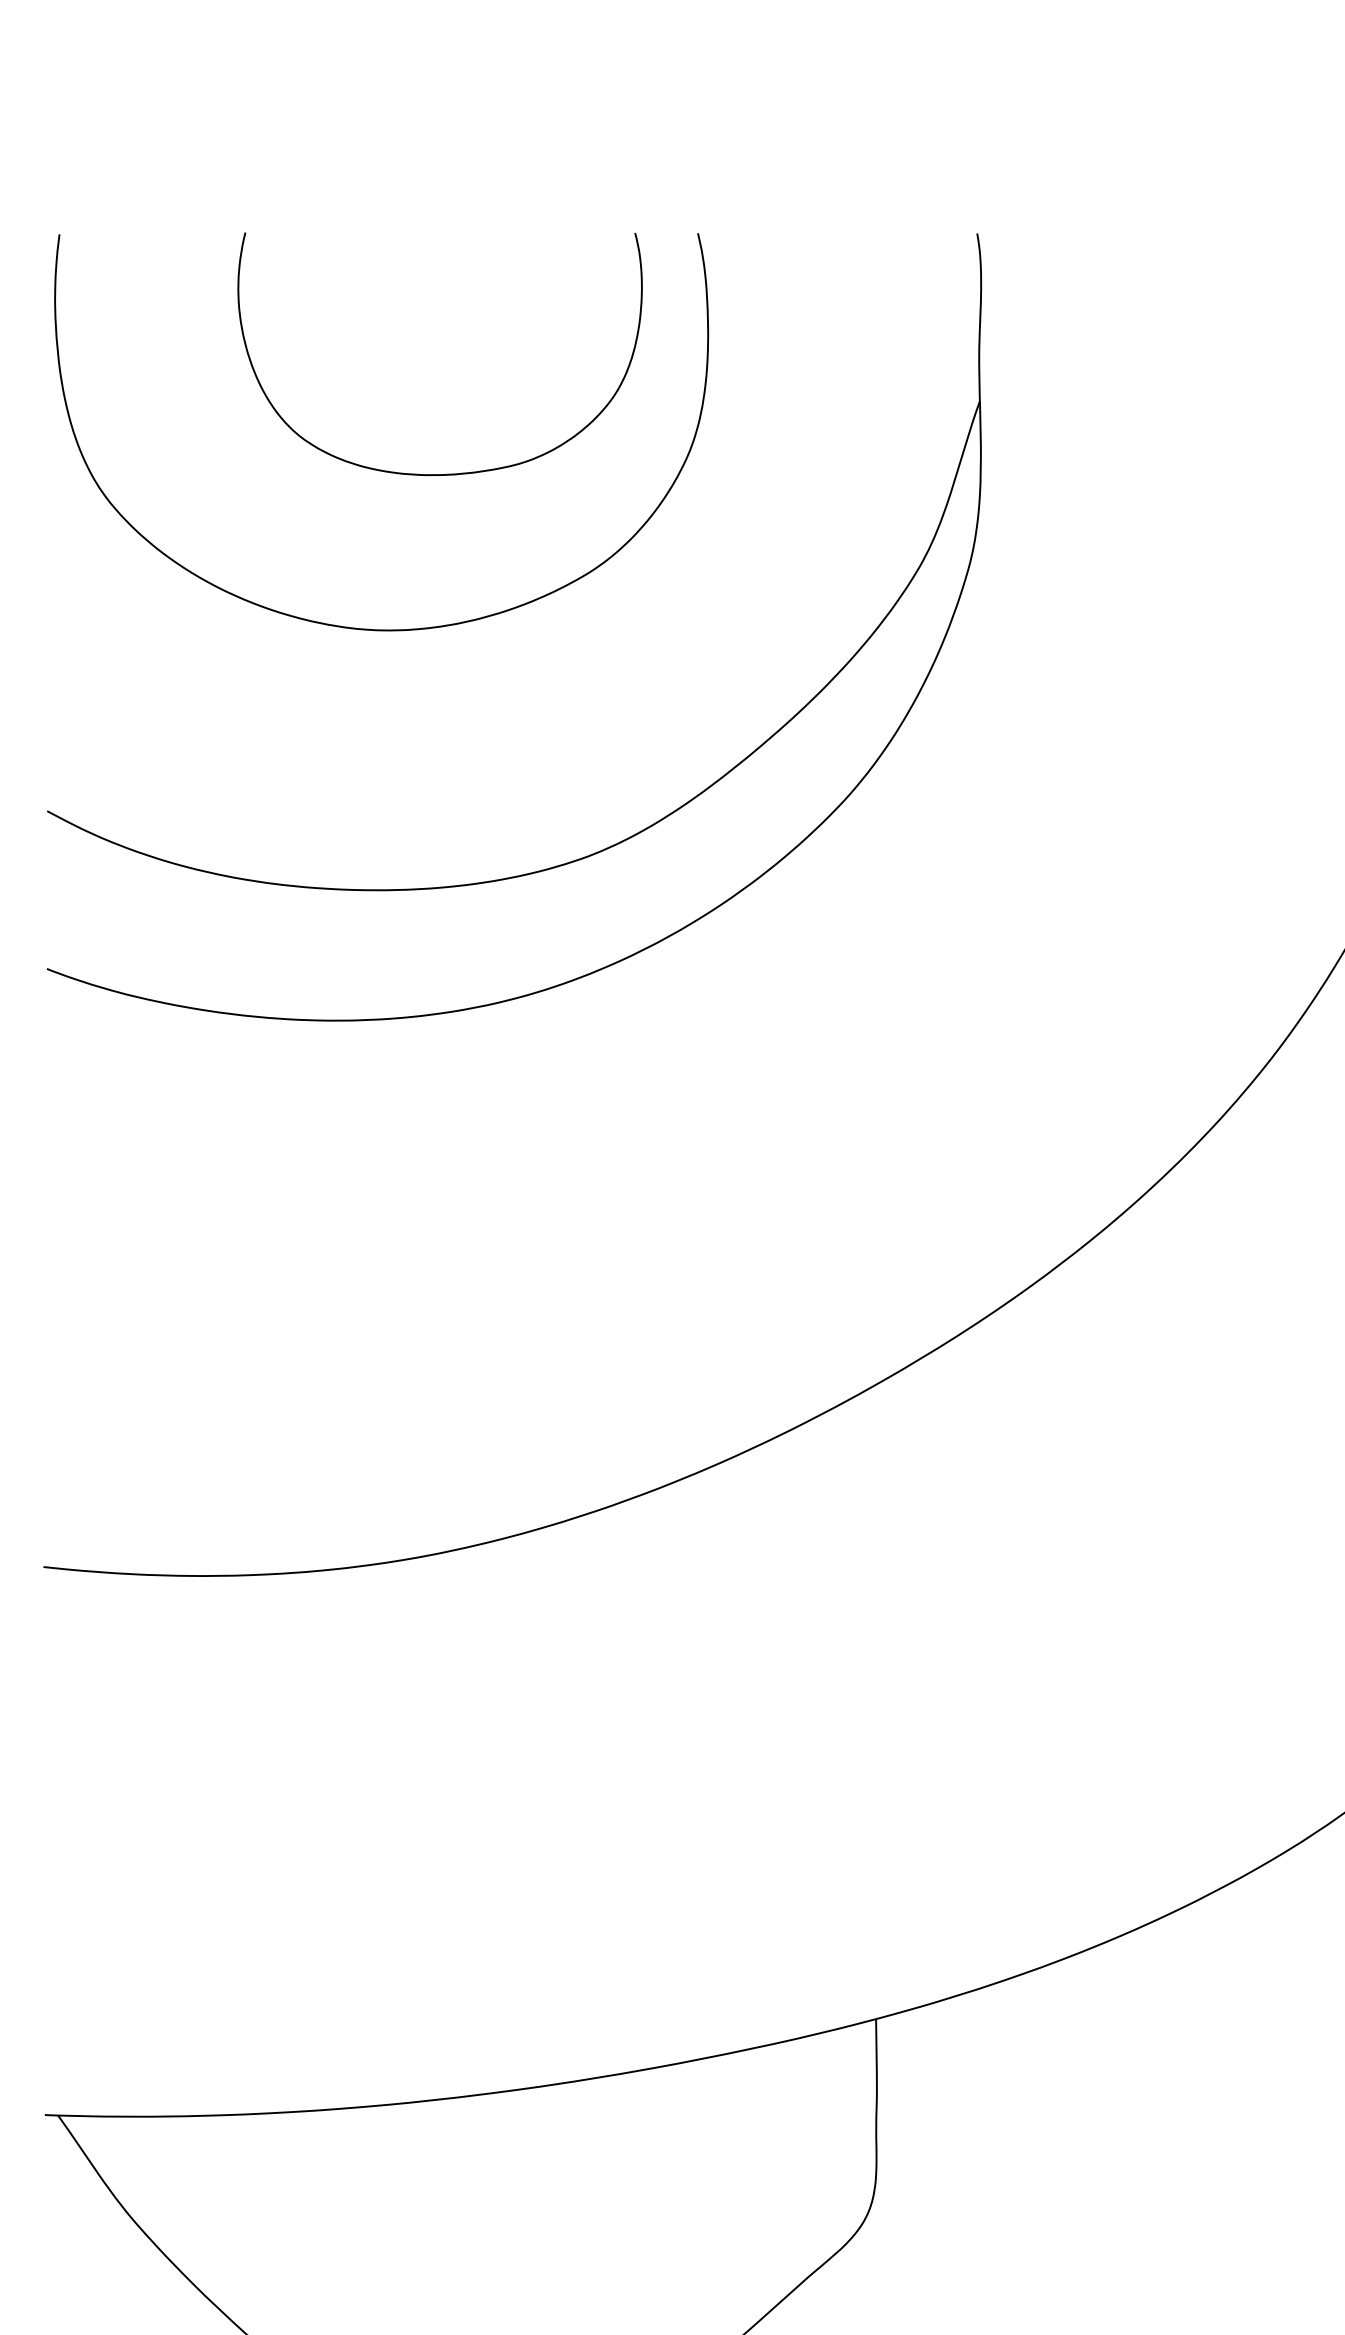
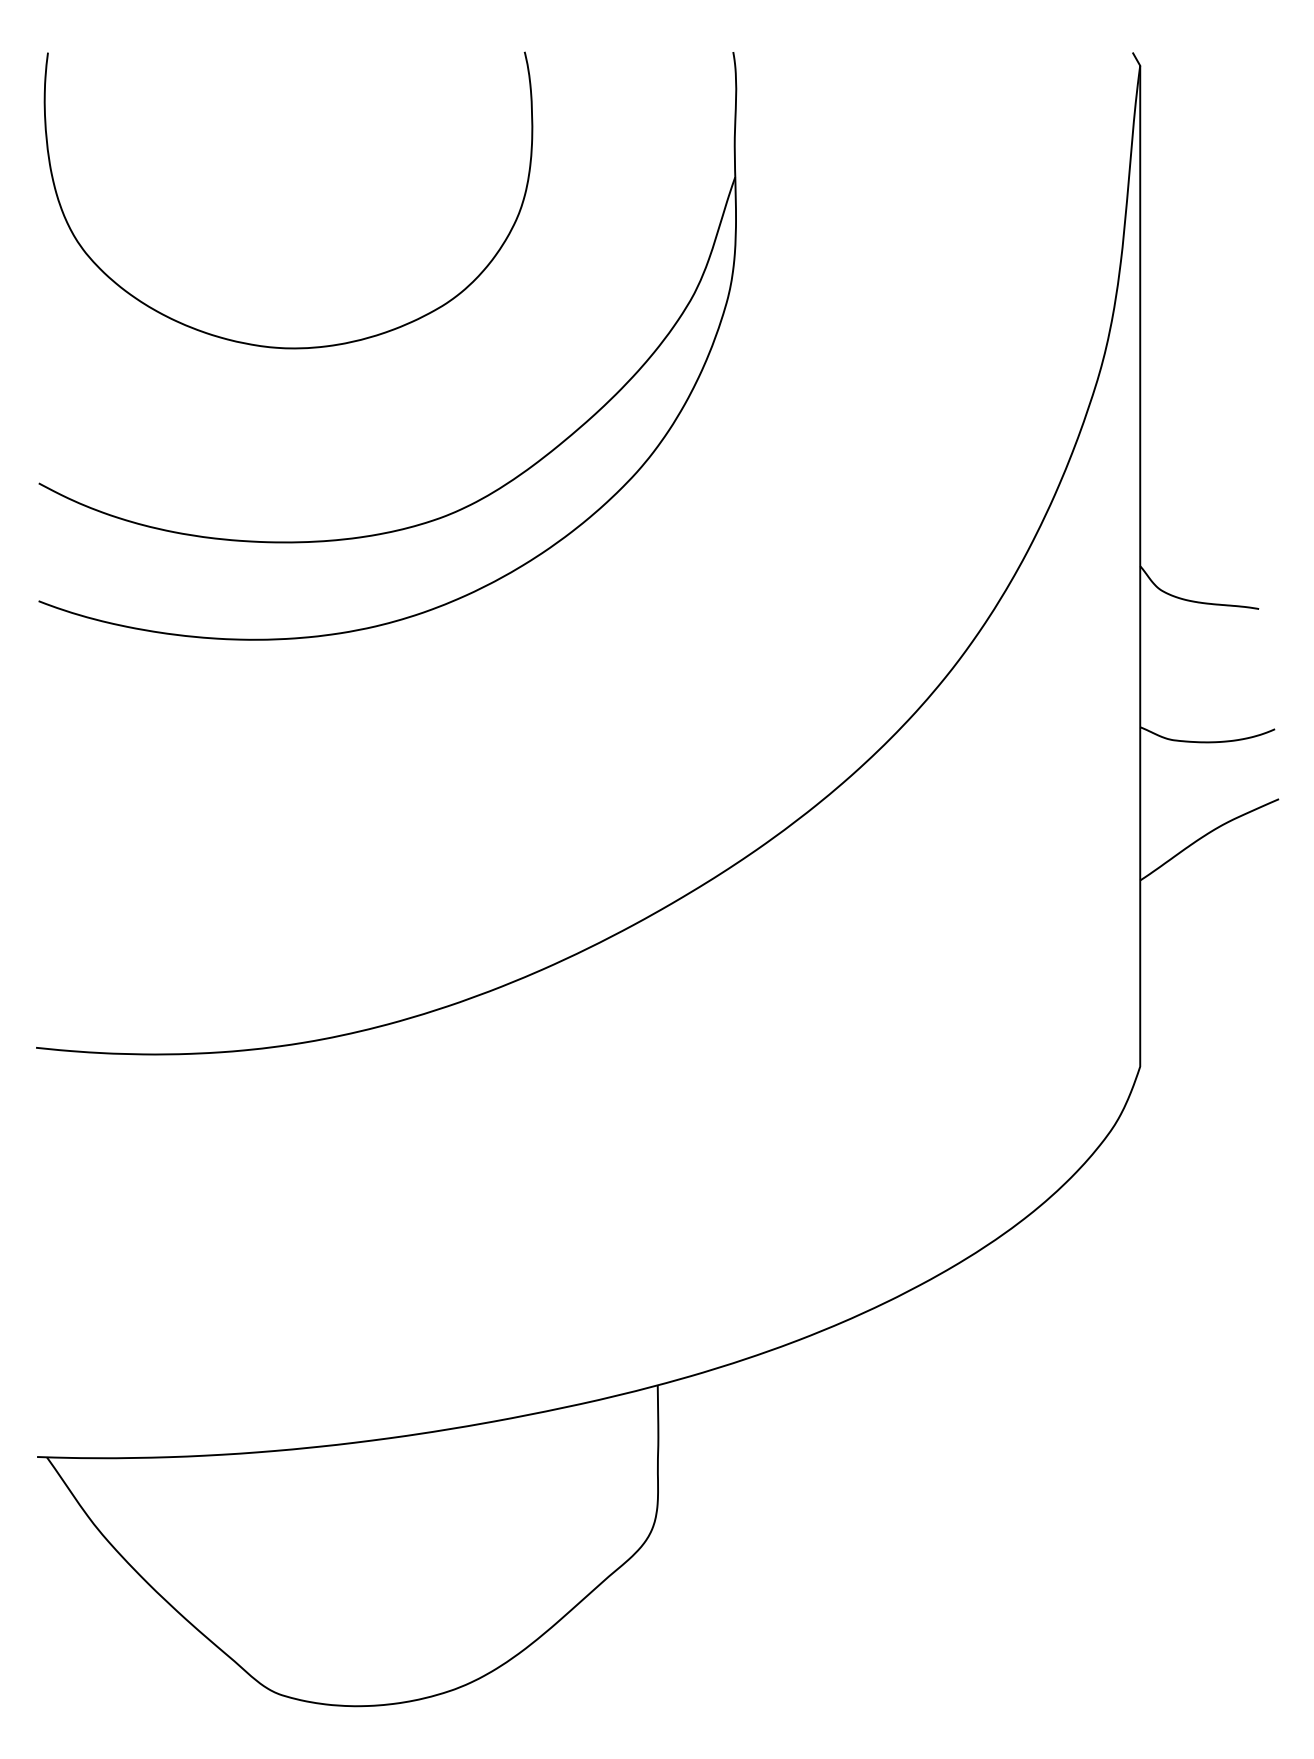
curve: (456, 472) -> (344, 230), removed

